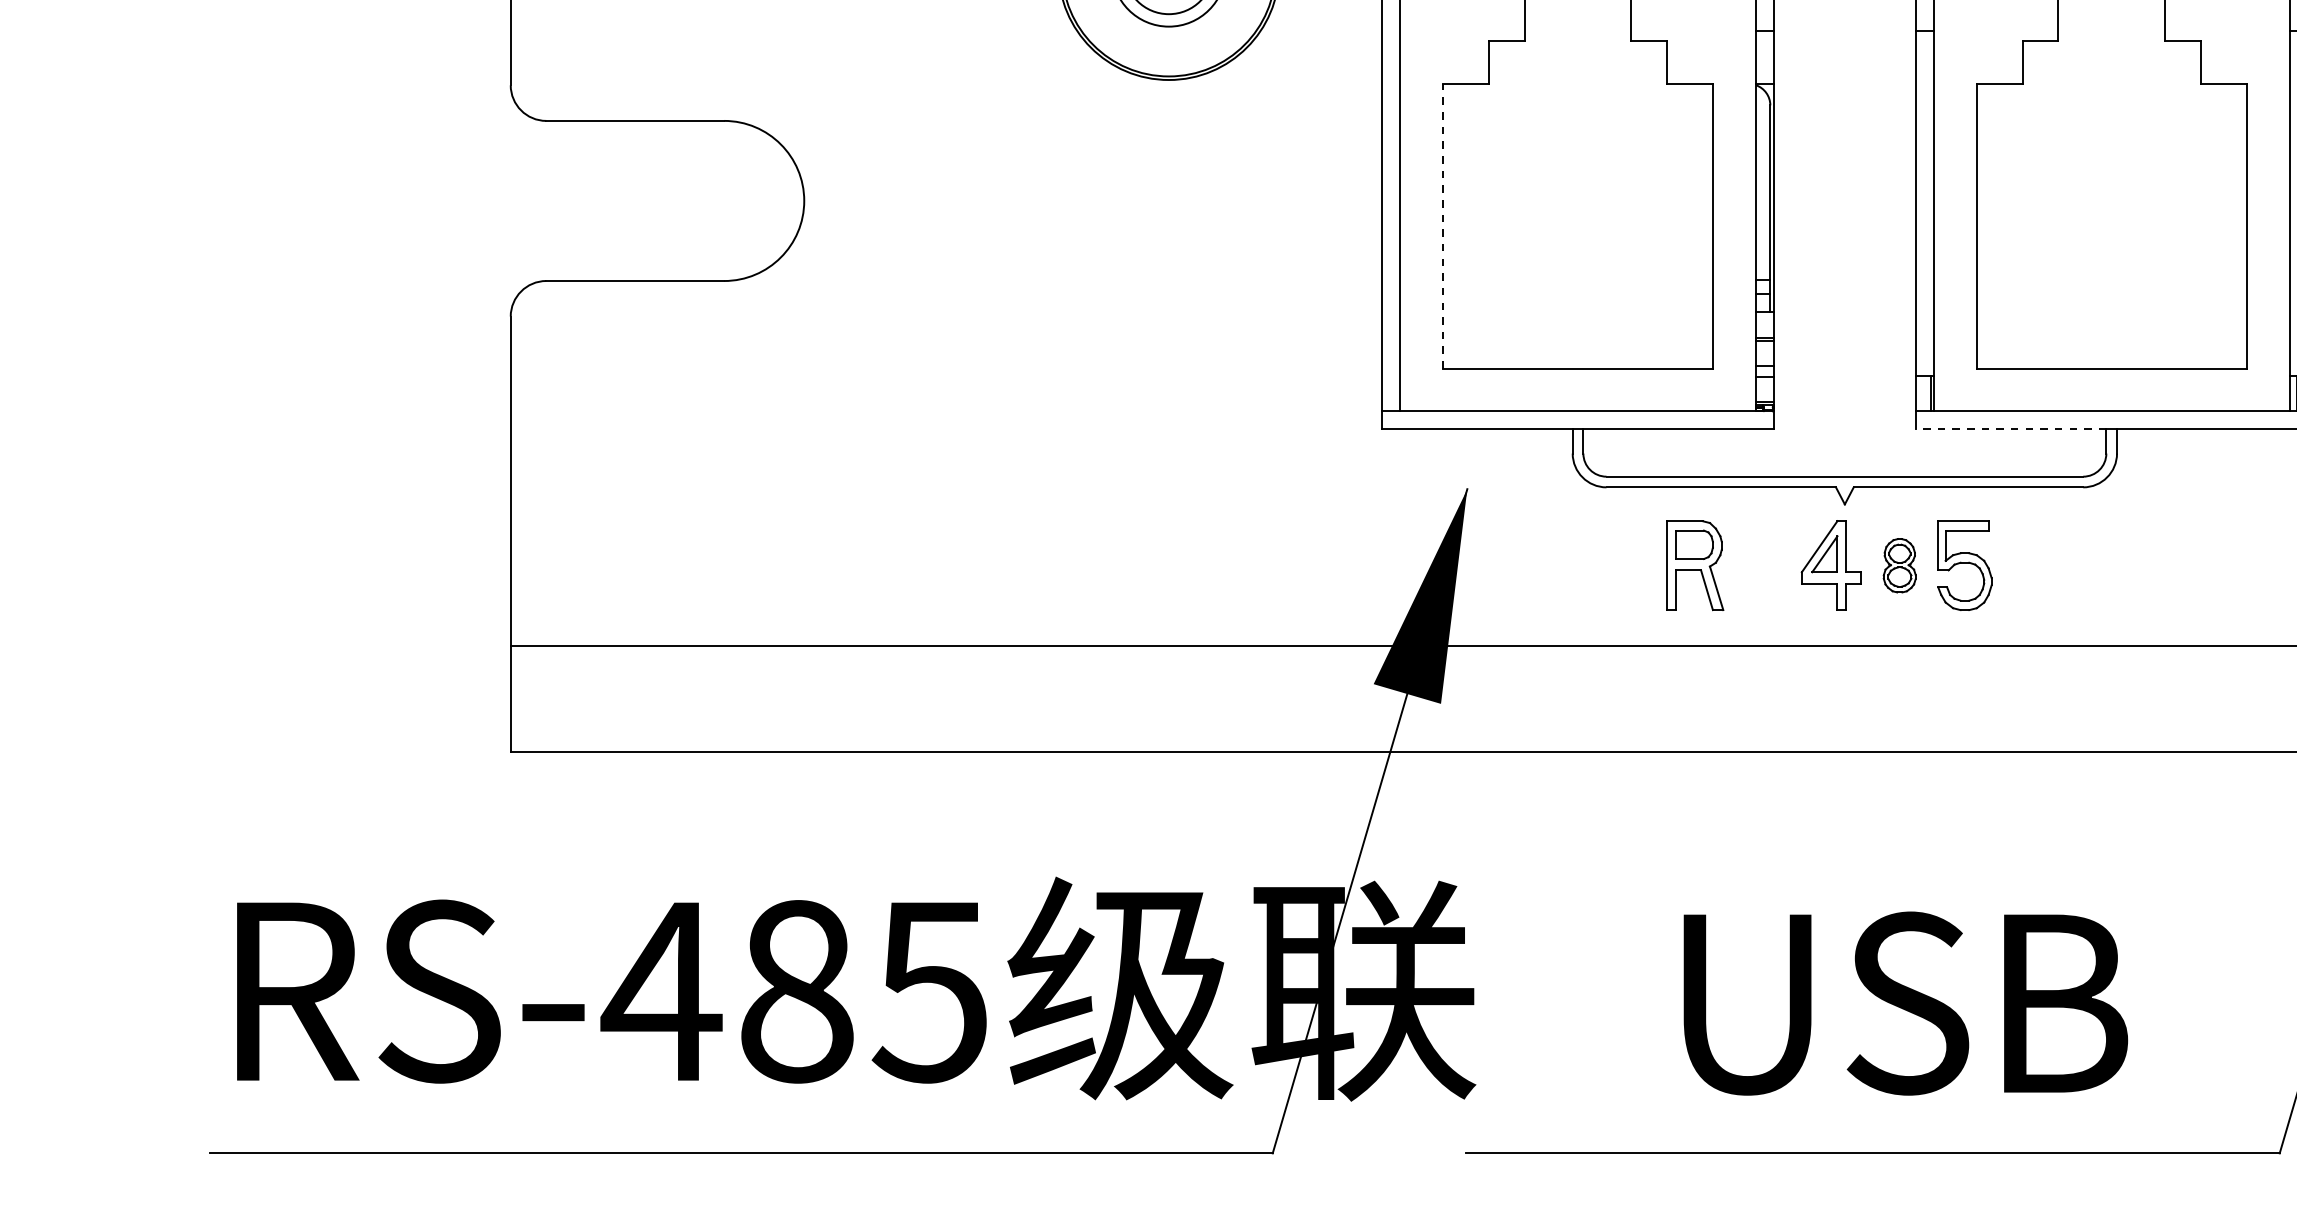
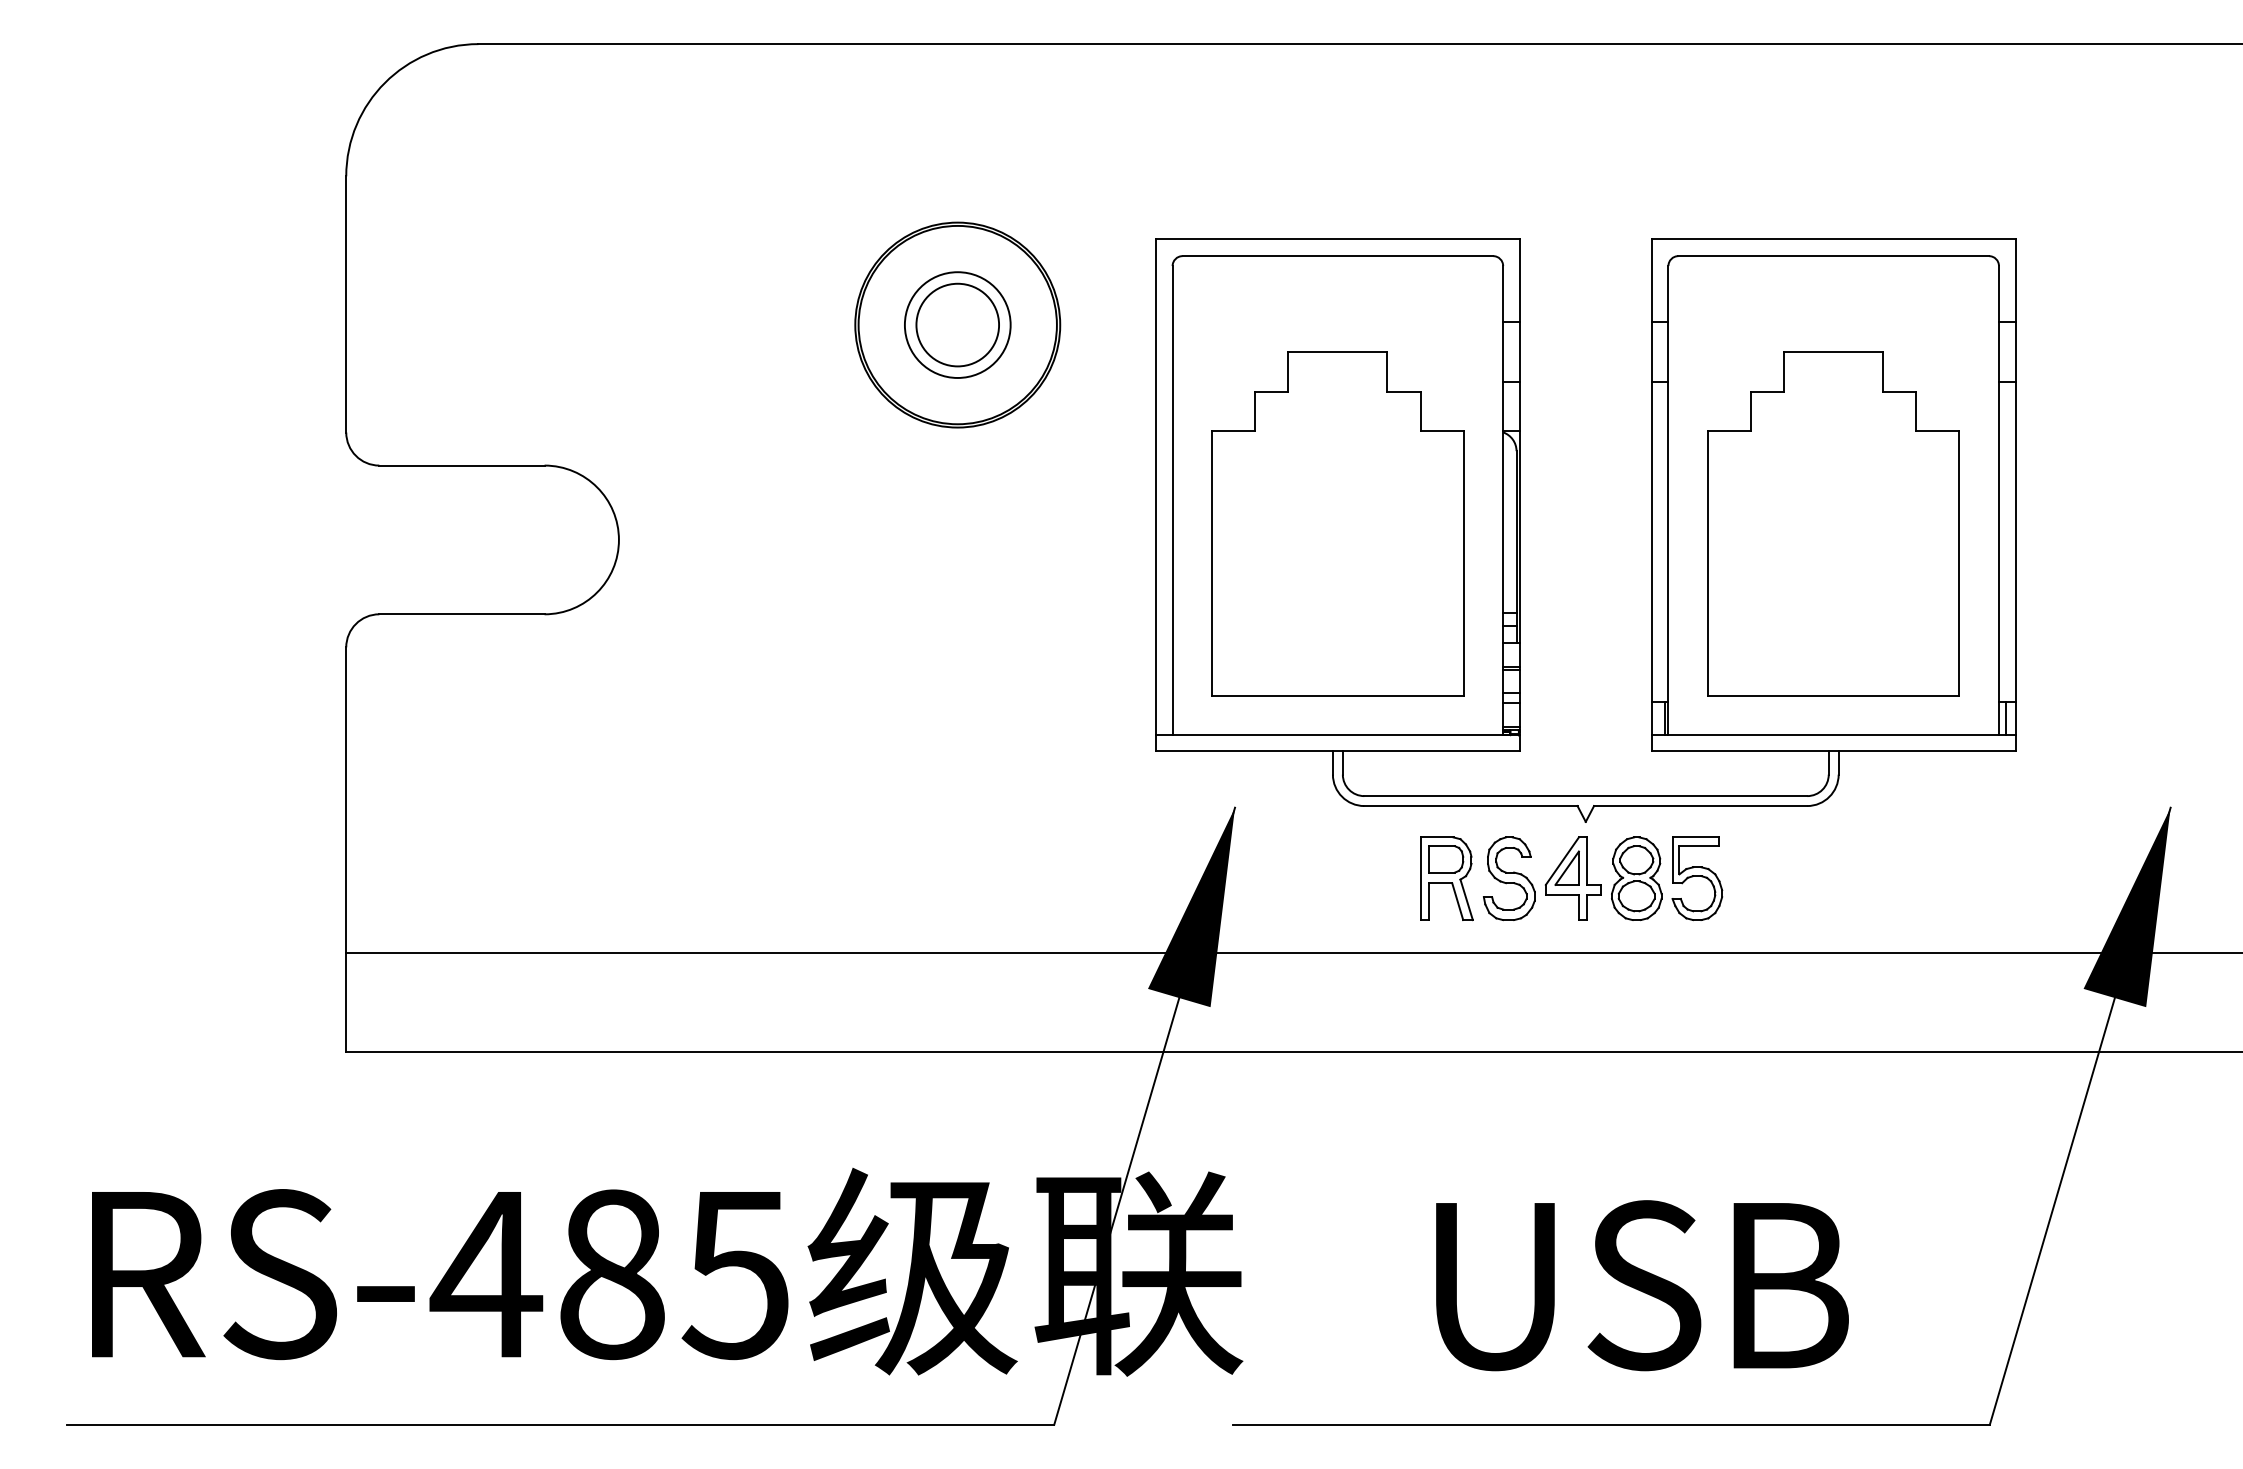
line: (1443, 226) -> (1212, 563), dashed -> solid
line: (2010, 428) -> (1739, 751), dashed -> solid
part: (1762, 565) -> (1509, 878), added
part: (1899, 565) -> (1636, 878), size x1.67

